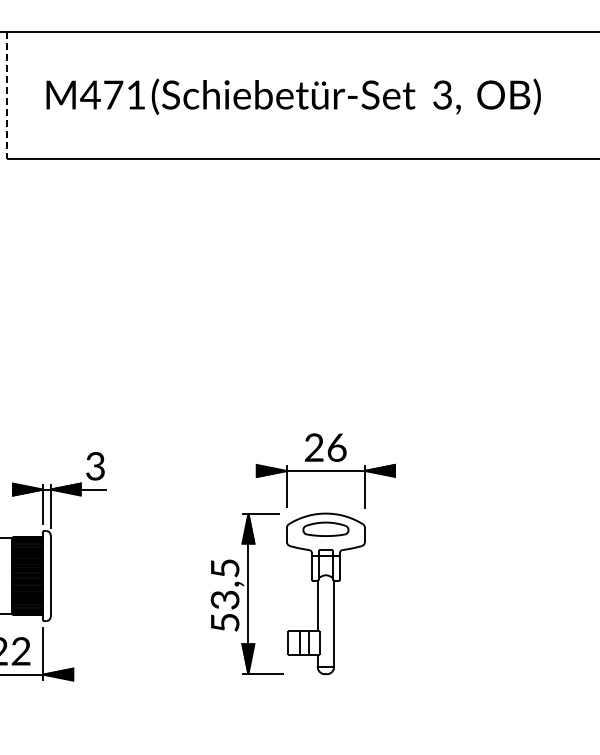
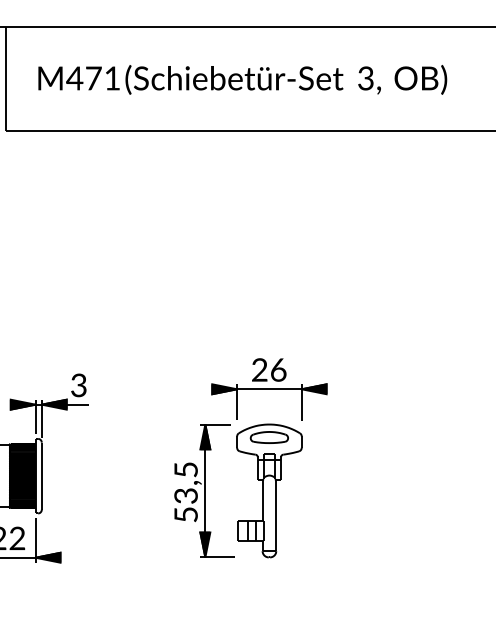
line: (6, 96) -> (5, 79), dashed -> solid

